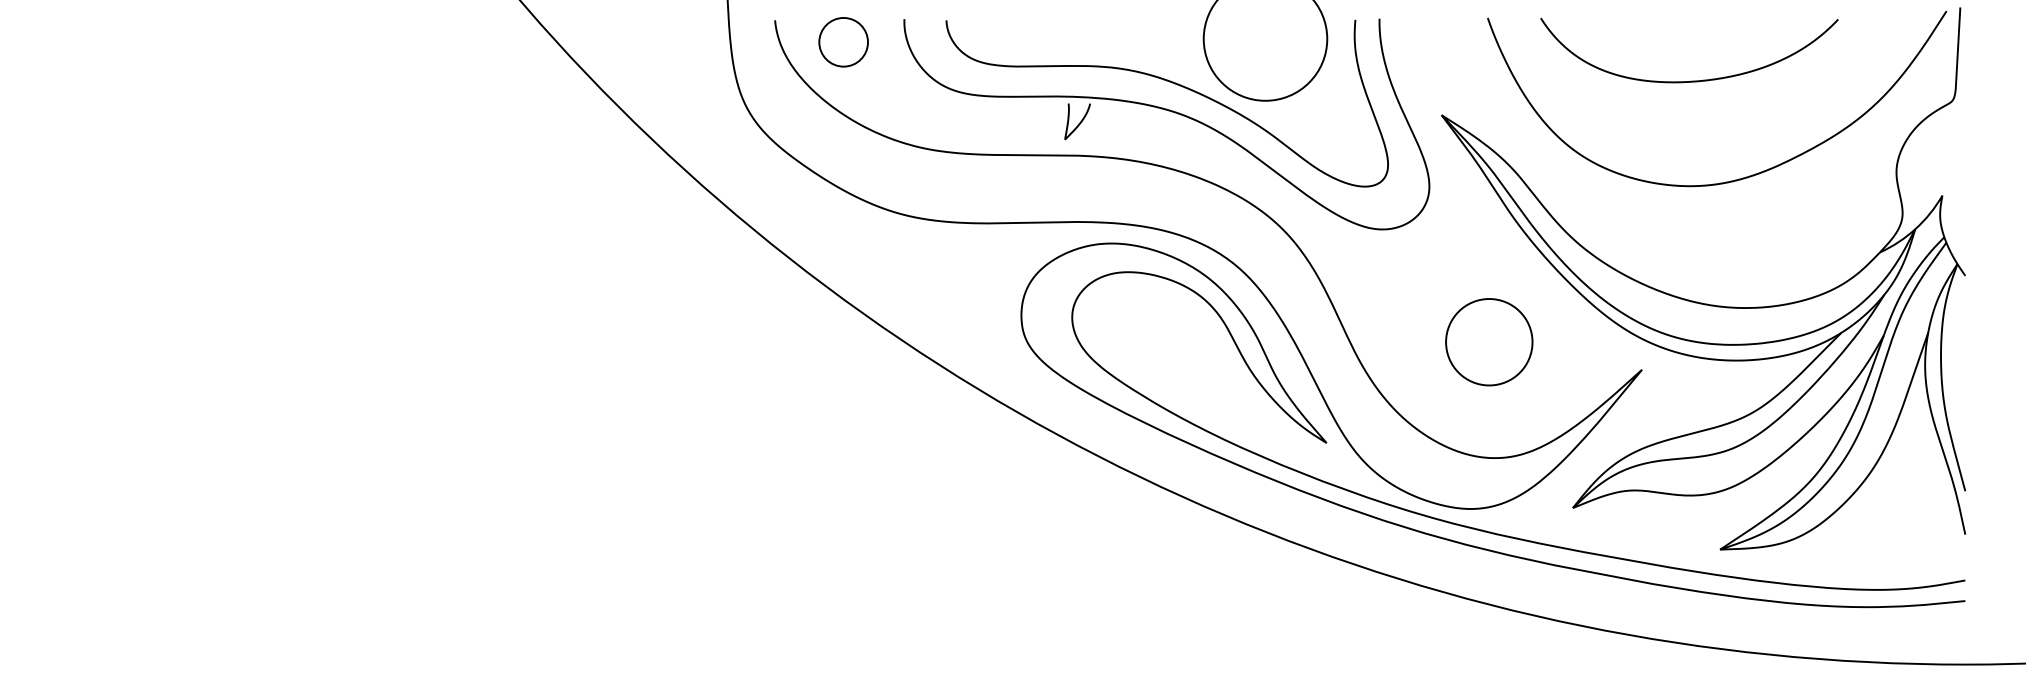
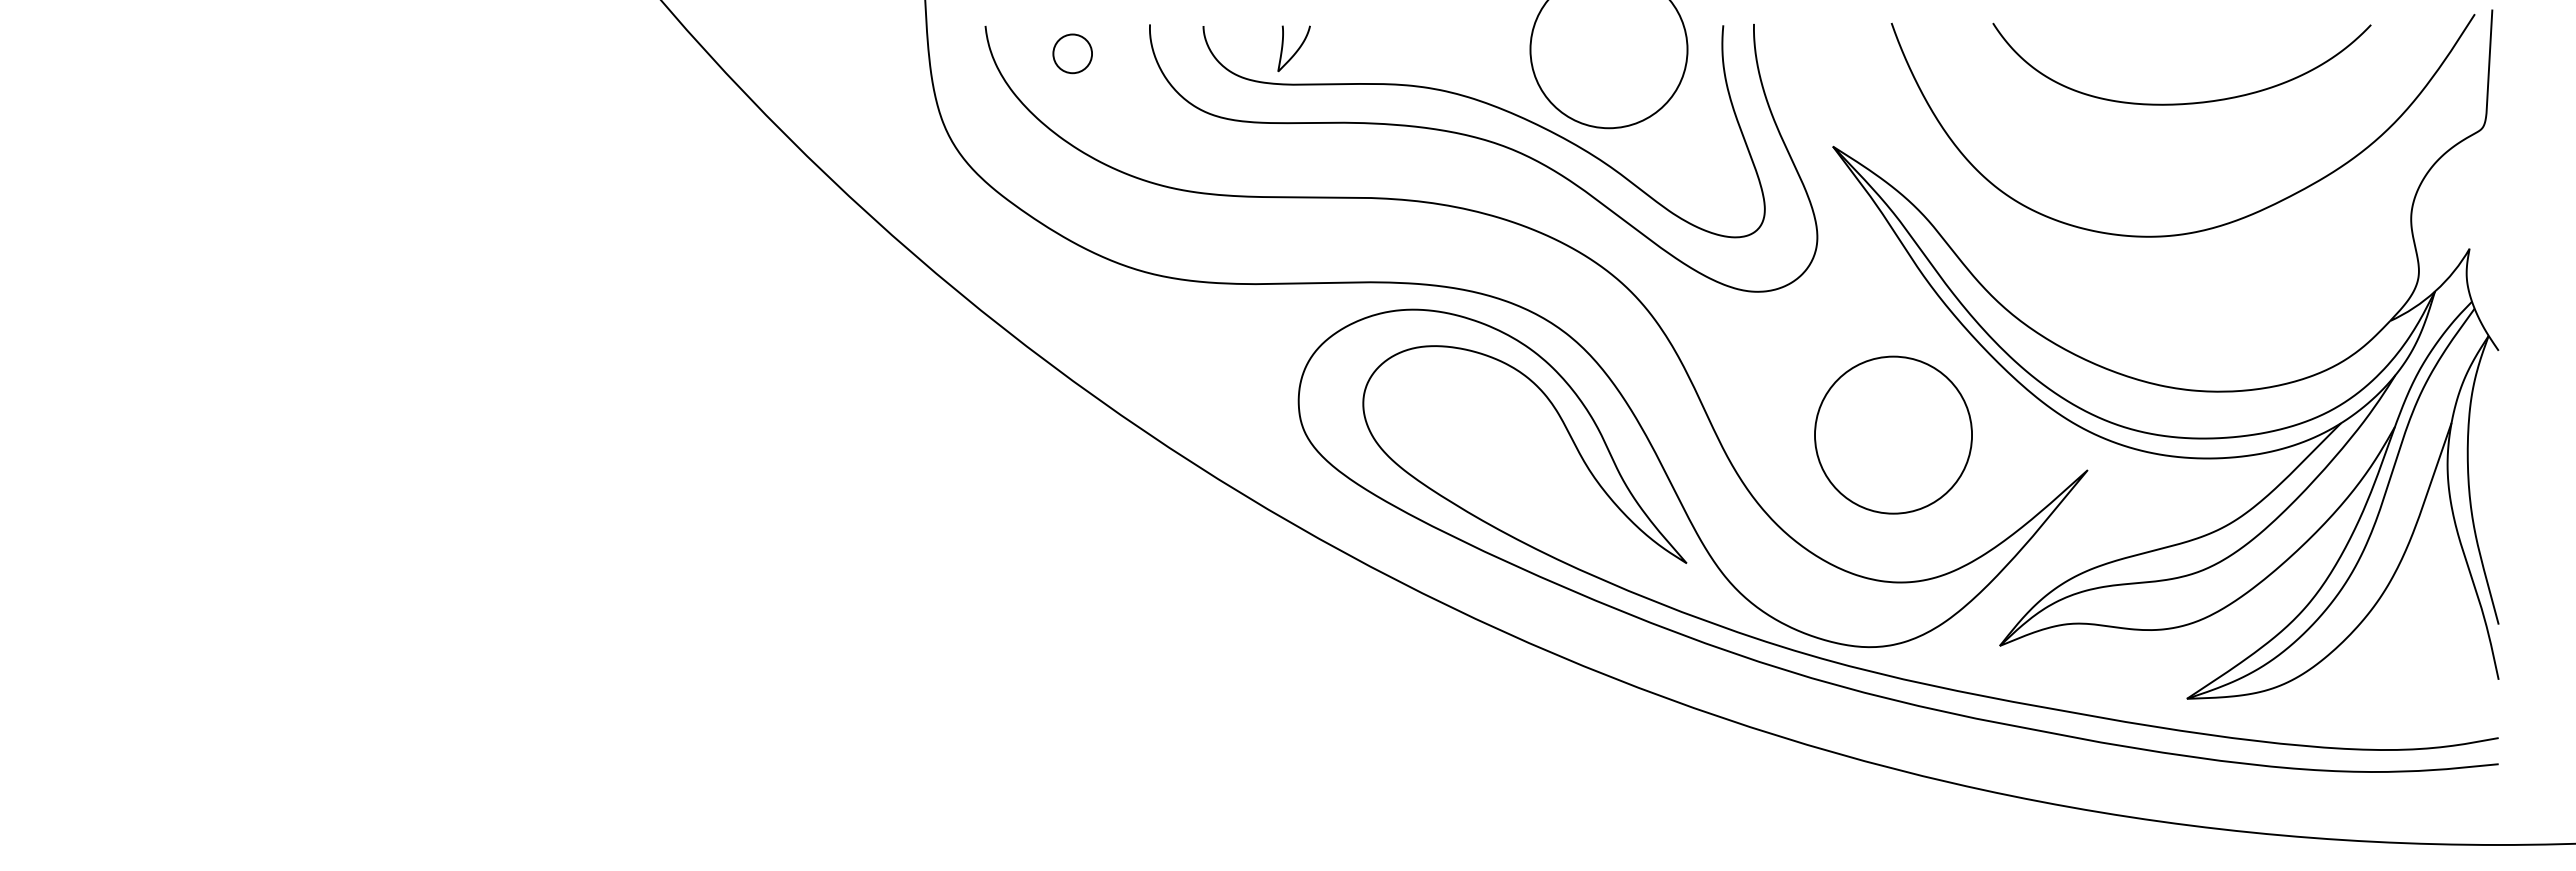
circle: (843, 42) -> (1072, 53), size x0.62
curve: (1693, 80) -> (2187, 102), moved
curve: (1079, 123) -> (1296, 50), moved
circle: (1489, 341) -> (1893, 434), size x1.43

